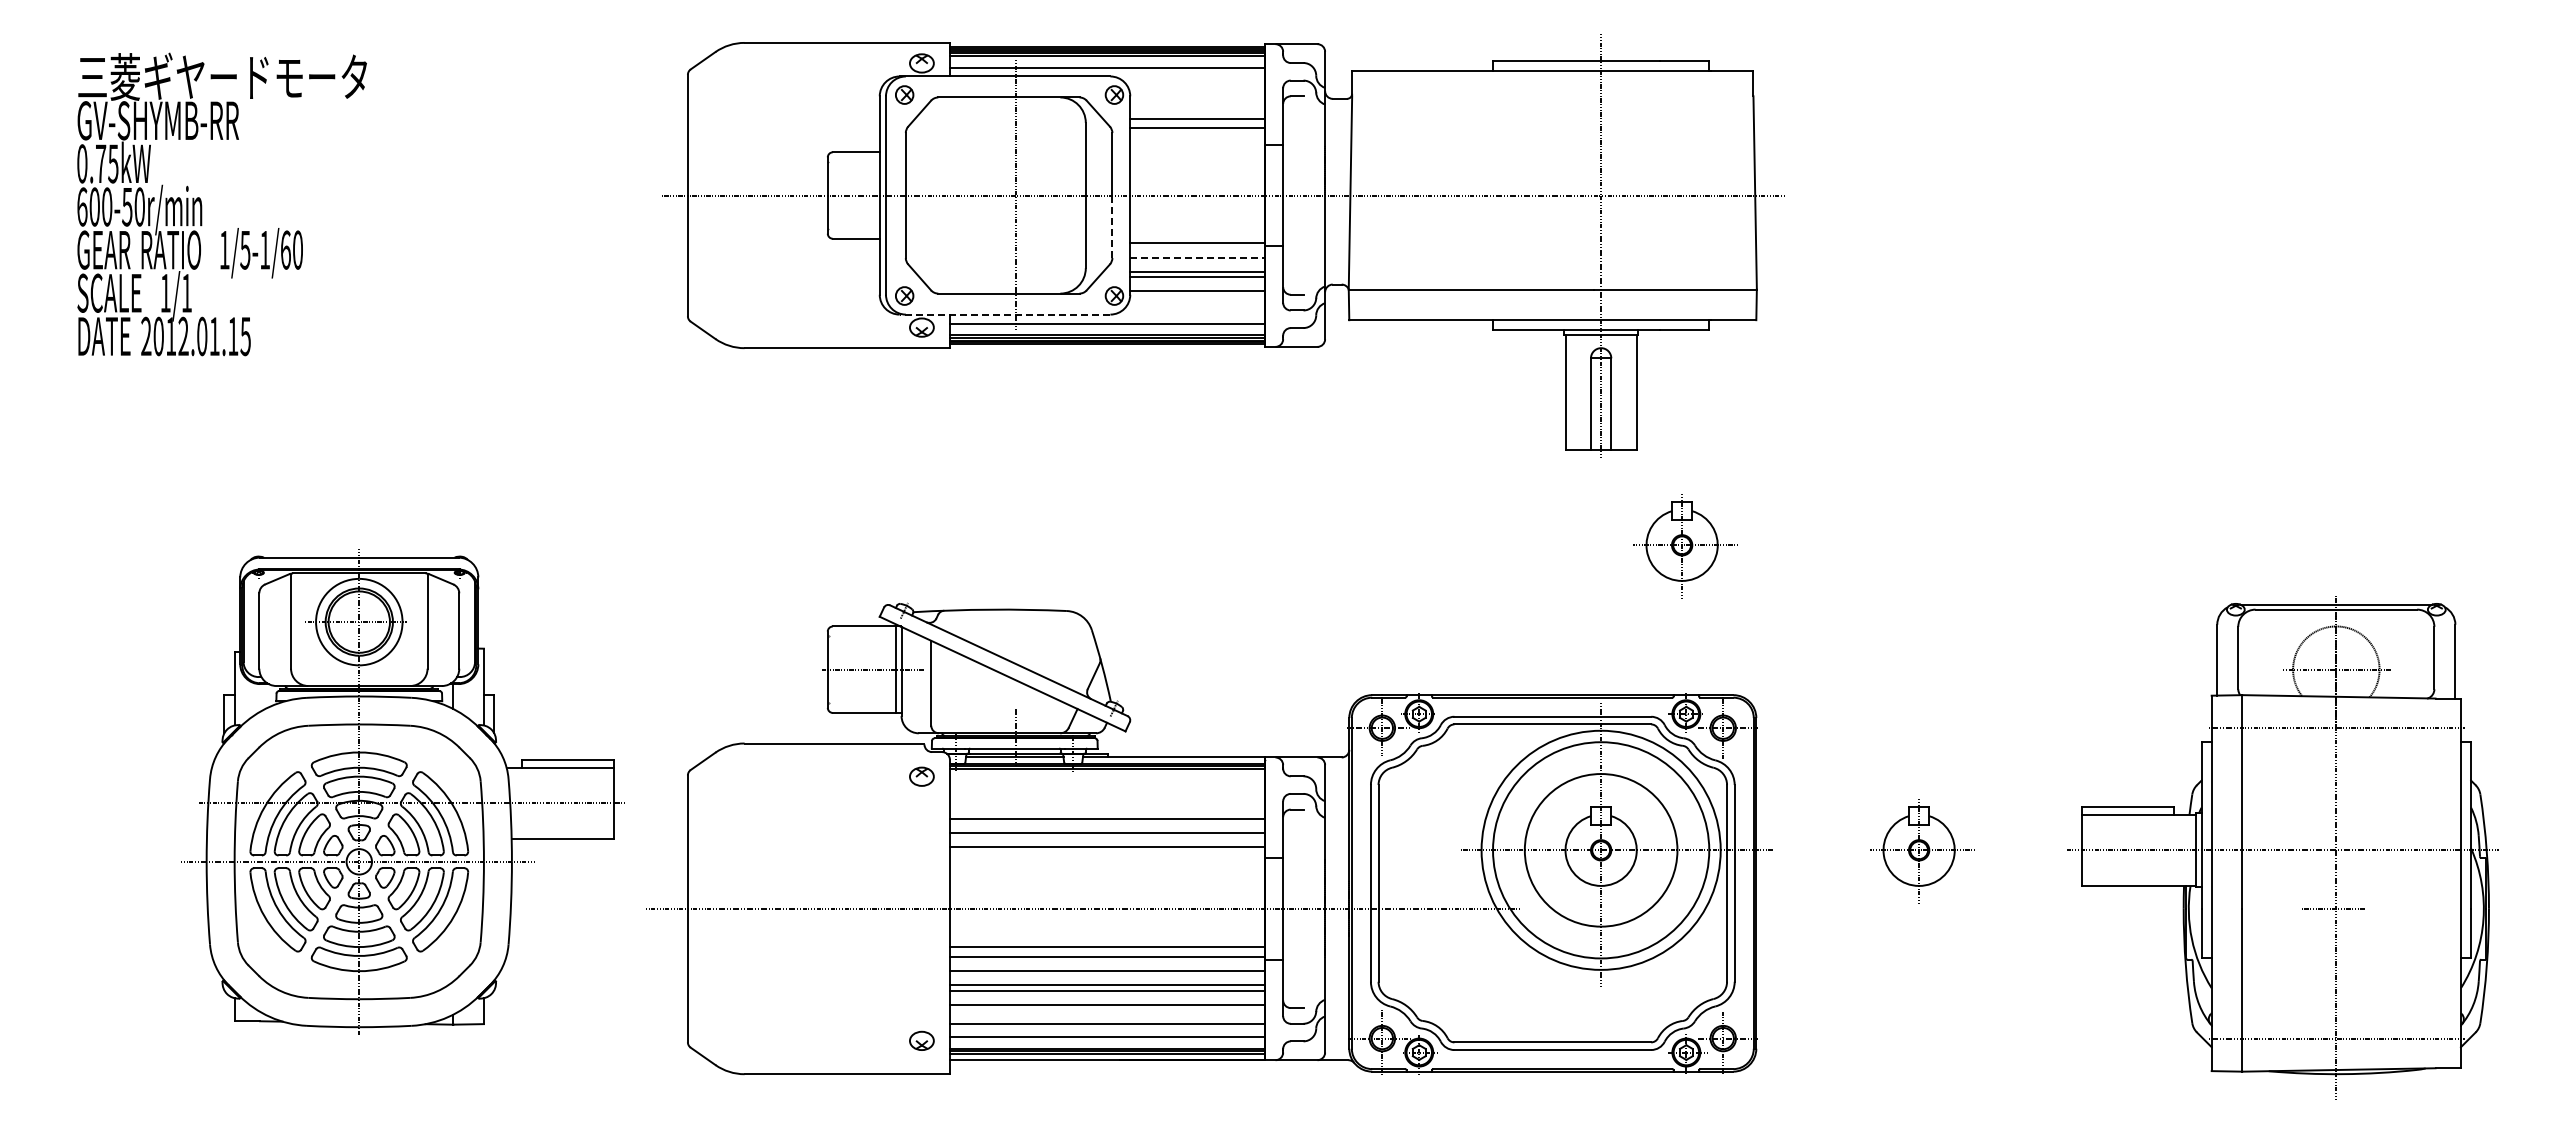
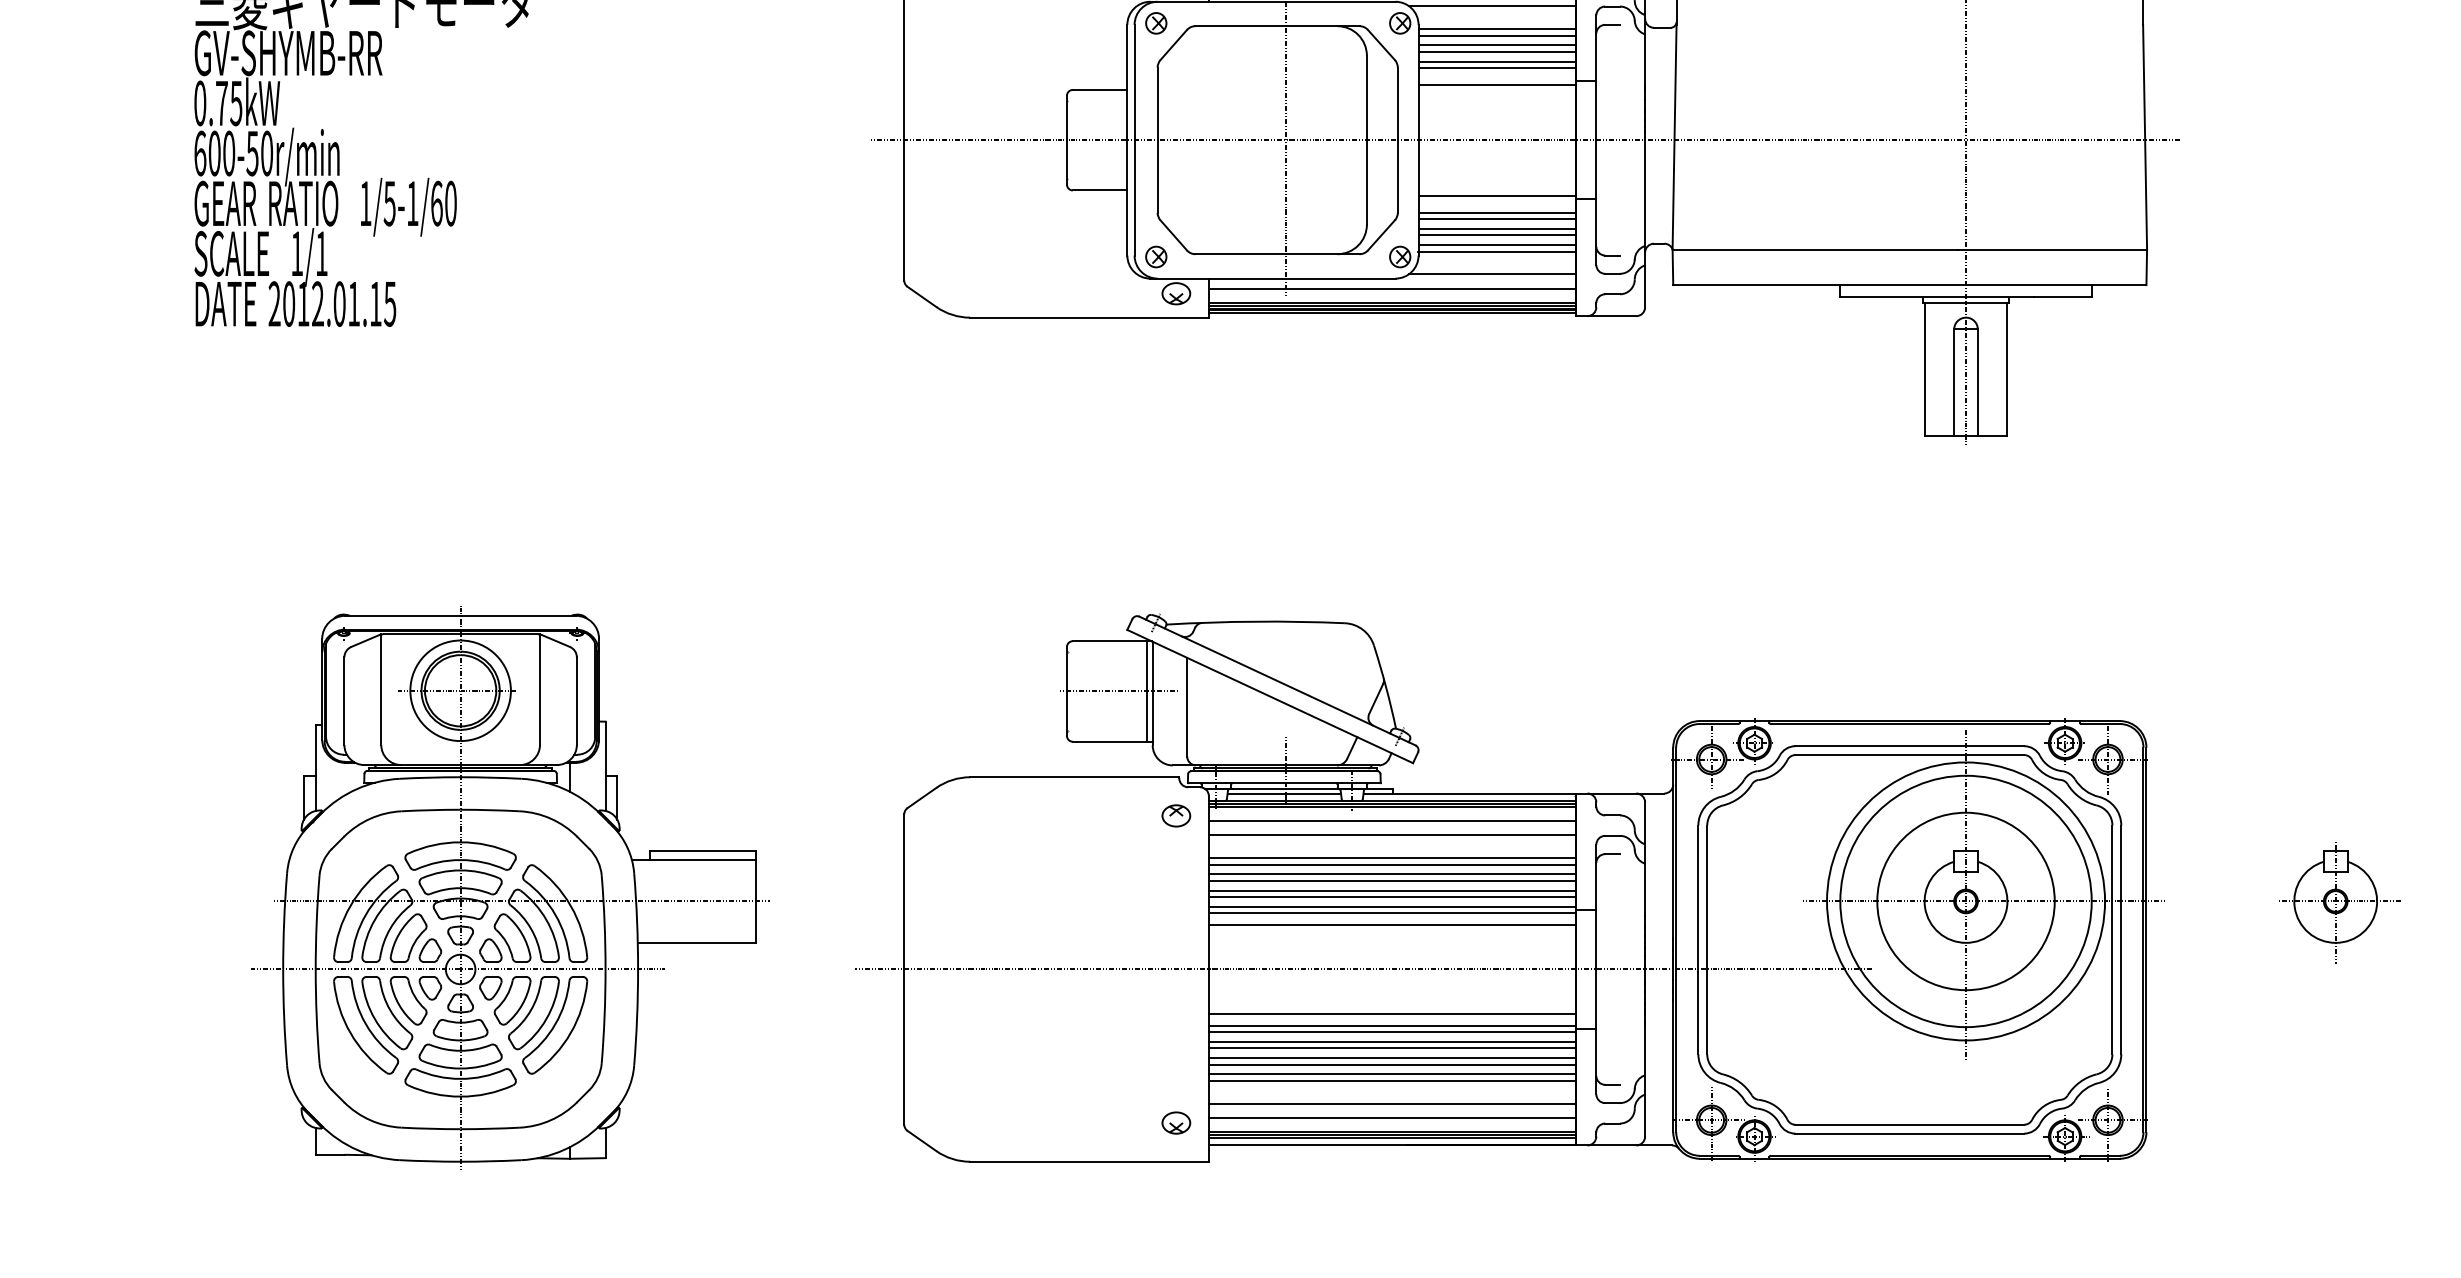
line: (1193, 80) -> (1492, 6), added
line: (1197, 99) -> (1496, 28), added
line: (1197, 105) -> (1496, 35), added
line: (1197, 113) -> (1496, 44), added
line: (1197, 133) -> (1496, 68), added
line: (1197, 147) -> (1496, 84), added
line: (1112, 227) -> (1397, 177), dashed -> solid
line: (1197, 257) -> (1496, 212), dashed -> solid
line: (1197, 263) -> (1496, 219), added
line: (1197, 285) -> (1496, 244), added
line: (1193, 310) -> (1492, 273), added
line: (1004, 314) -> (1272, 278), dashed -> solid
part: (1685, 546) -> (2064, 548), removed
line: (1107, 780) -> (1392, 820), added
part: (402, 791) -> (510, 887), moved
line: (1107, 793) -> (1392, 835), added
line: (1107, 812) -> (1392, 857), added
line: (1107, 827) -> (1392, 874), added
line: (1107, 841) -> (1392, 891), added
line: (1107, 855) -> (1392, 907), added
line: (1107, 860) -> (1392, 913), added
line: (1107, 870) -> (1392, 924), added
line: (1107, 962) -> (1392, 1031), added
line: (1107, 976) -> (1392, 1048), added
line: (1107, 998) -> (1392, 1073), added

